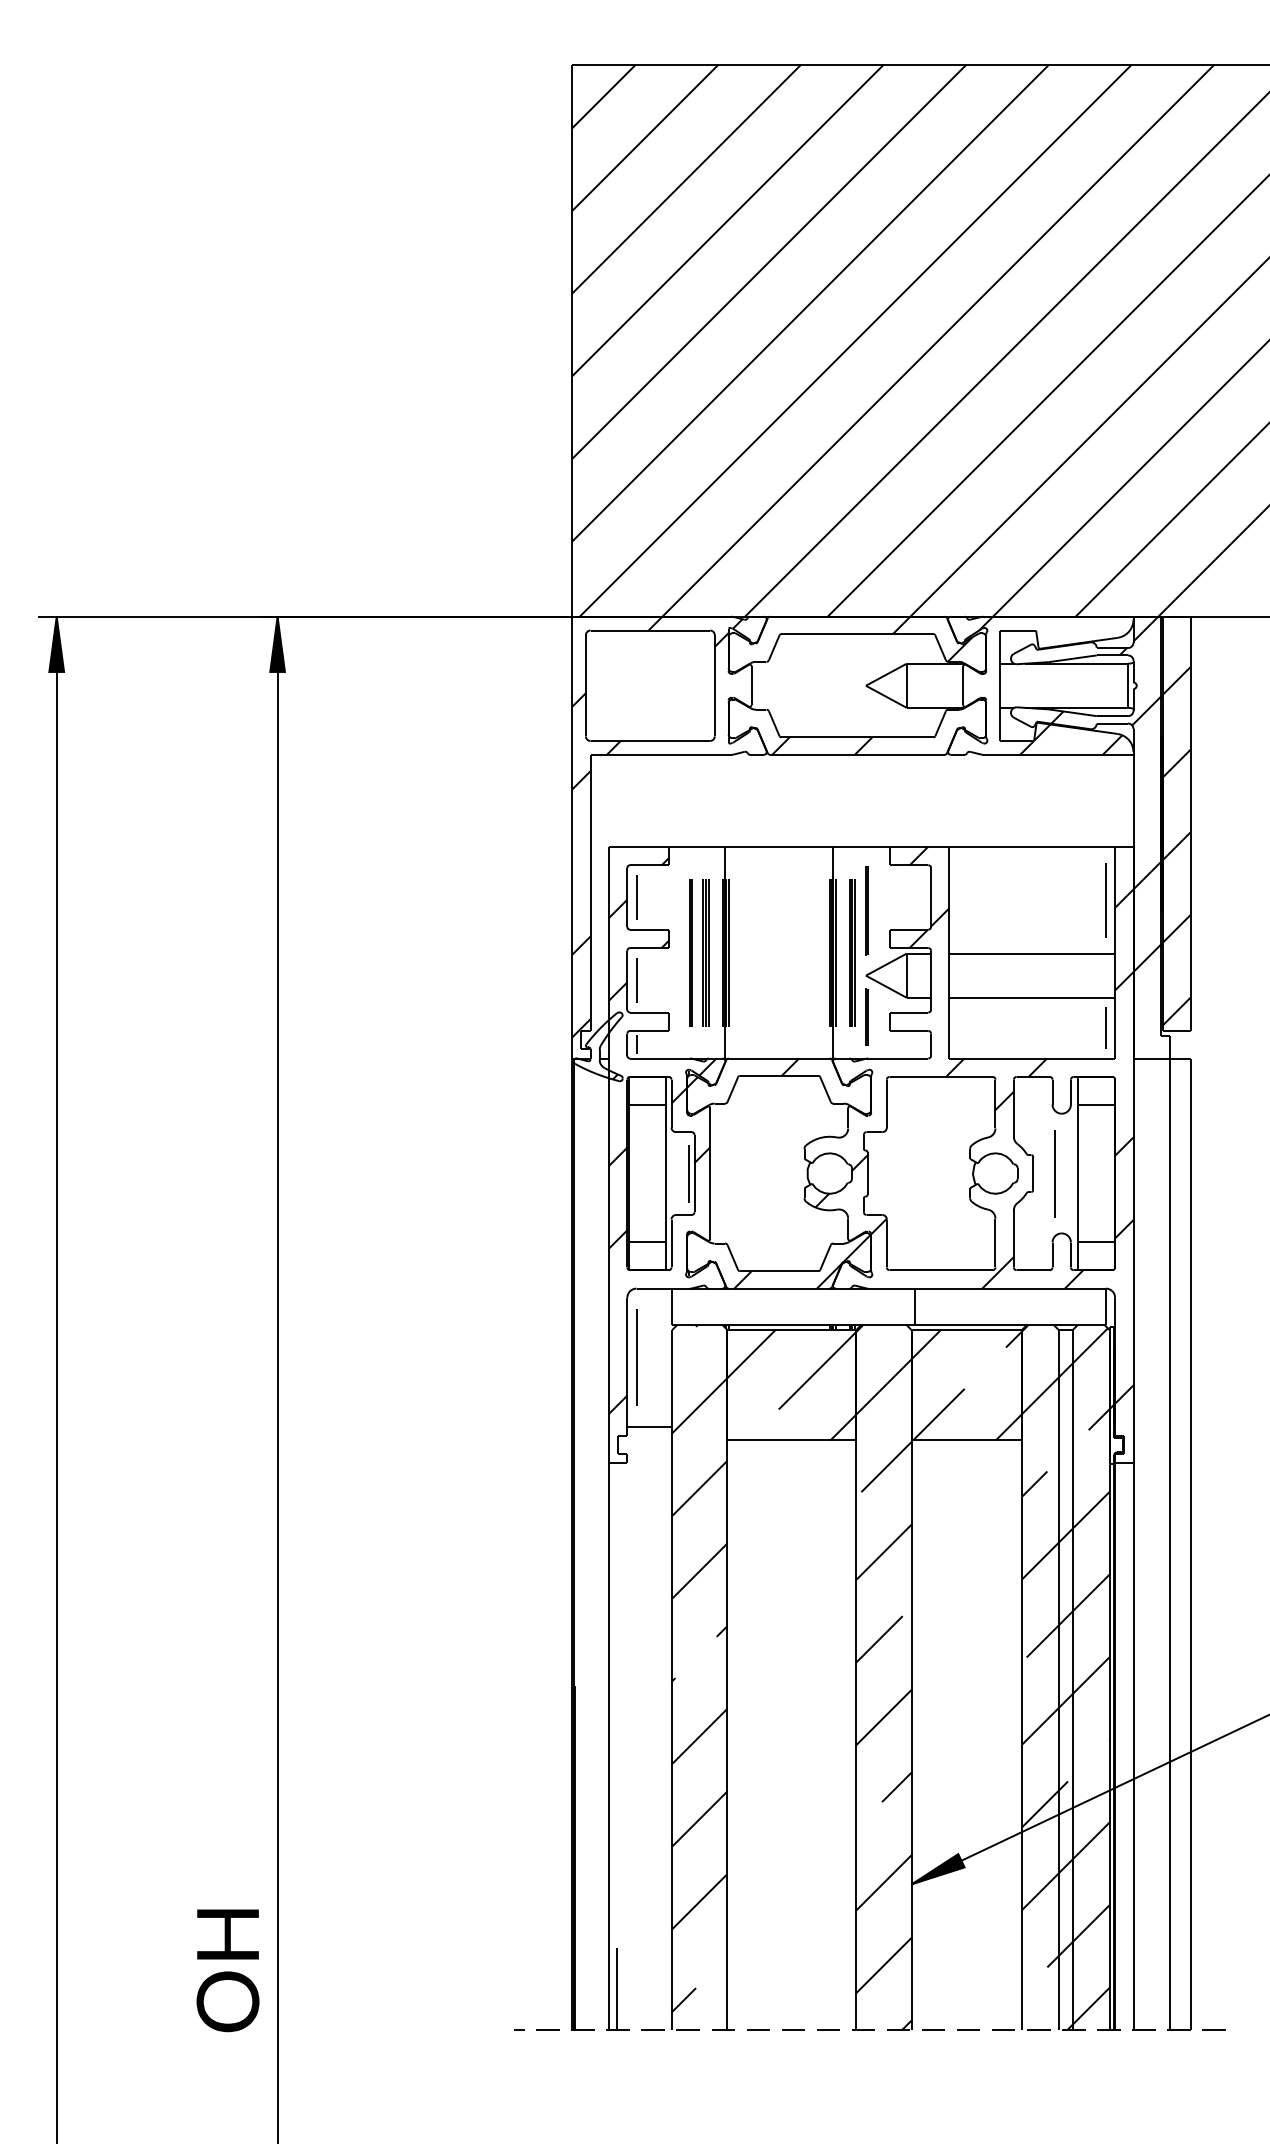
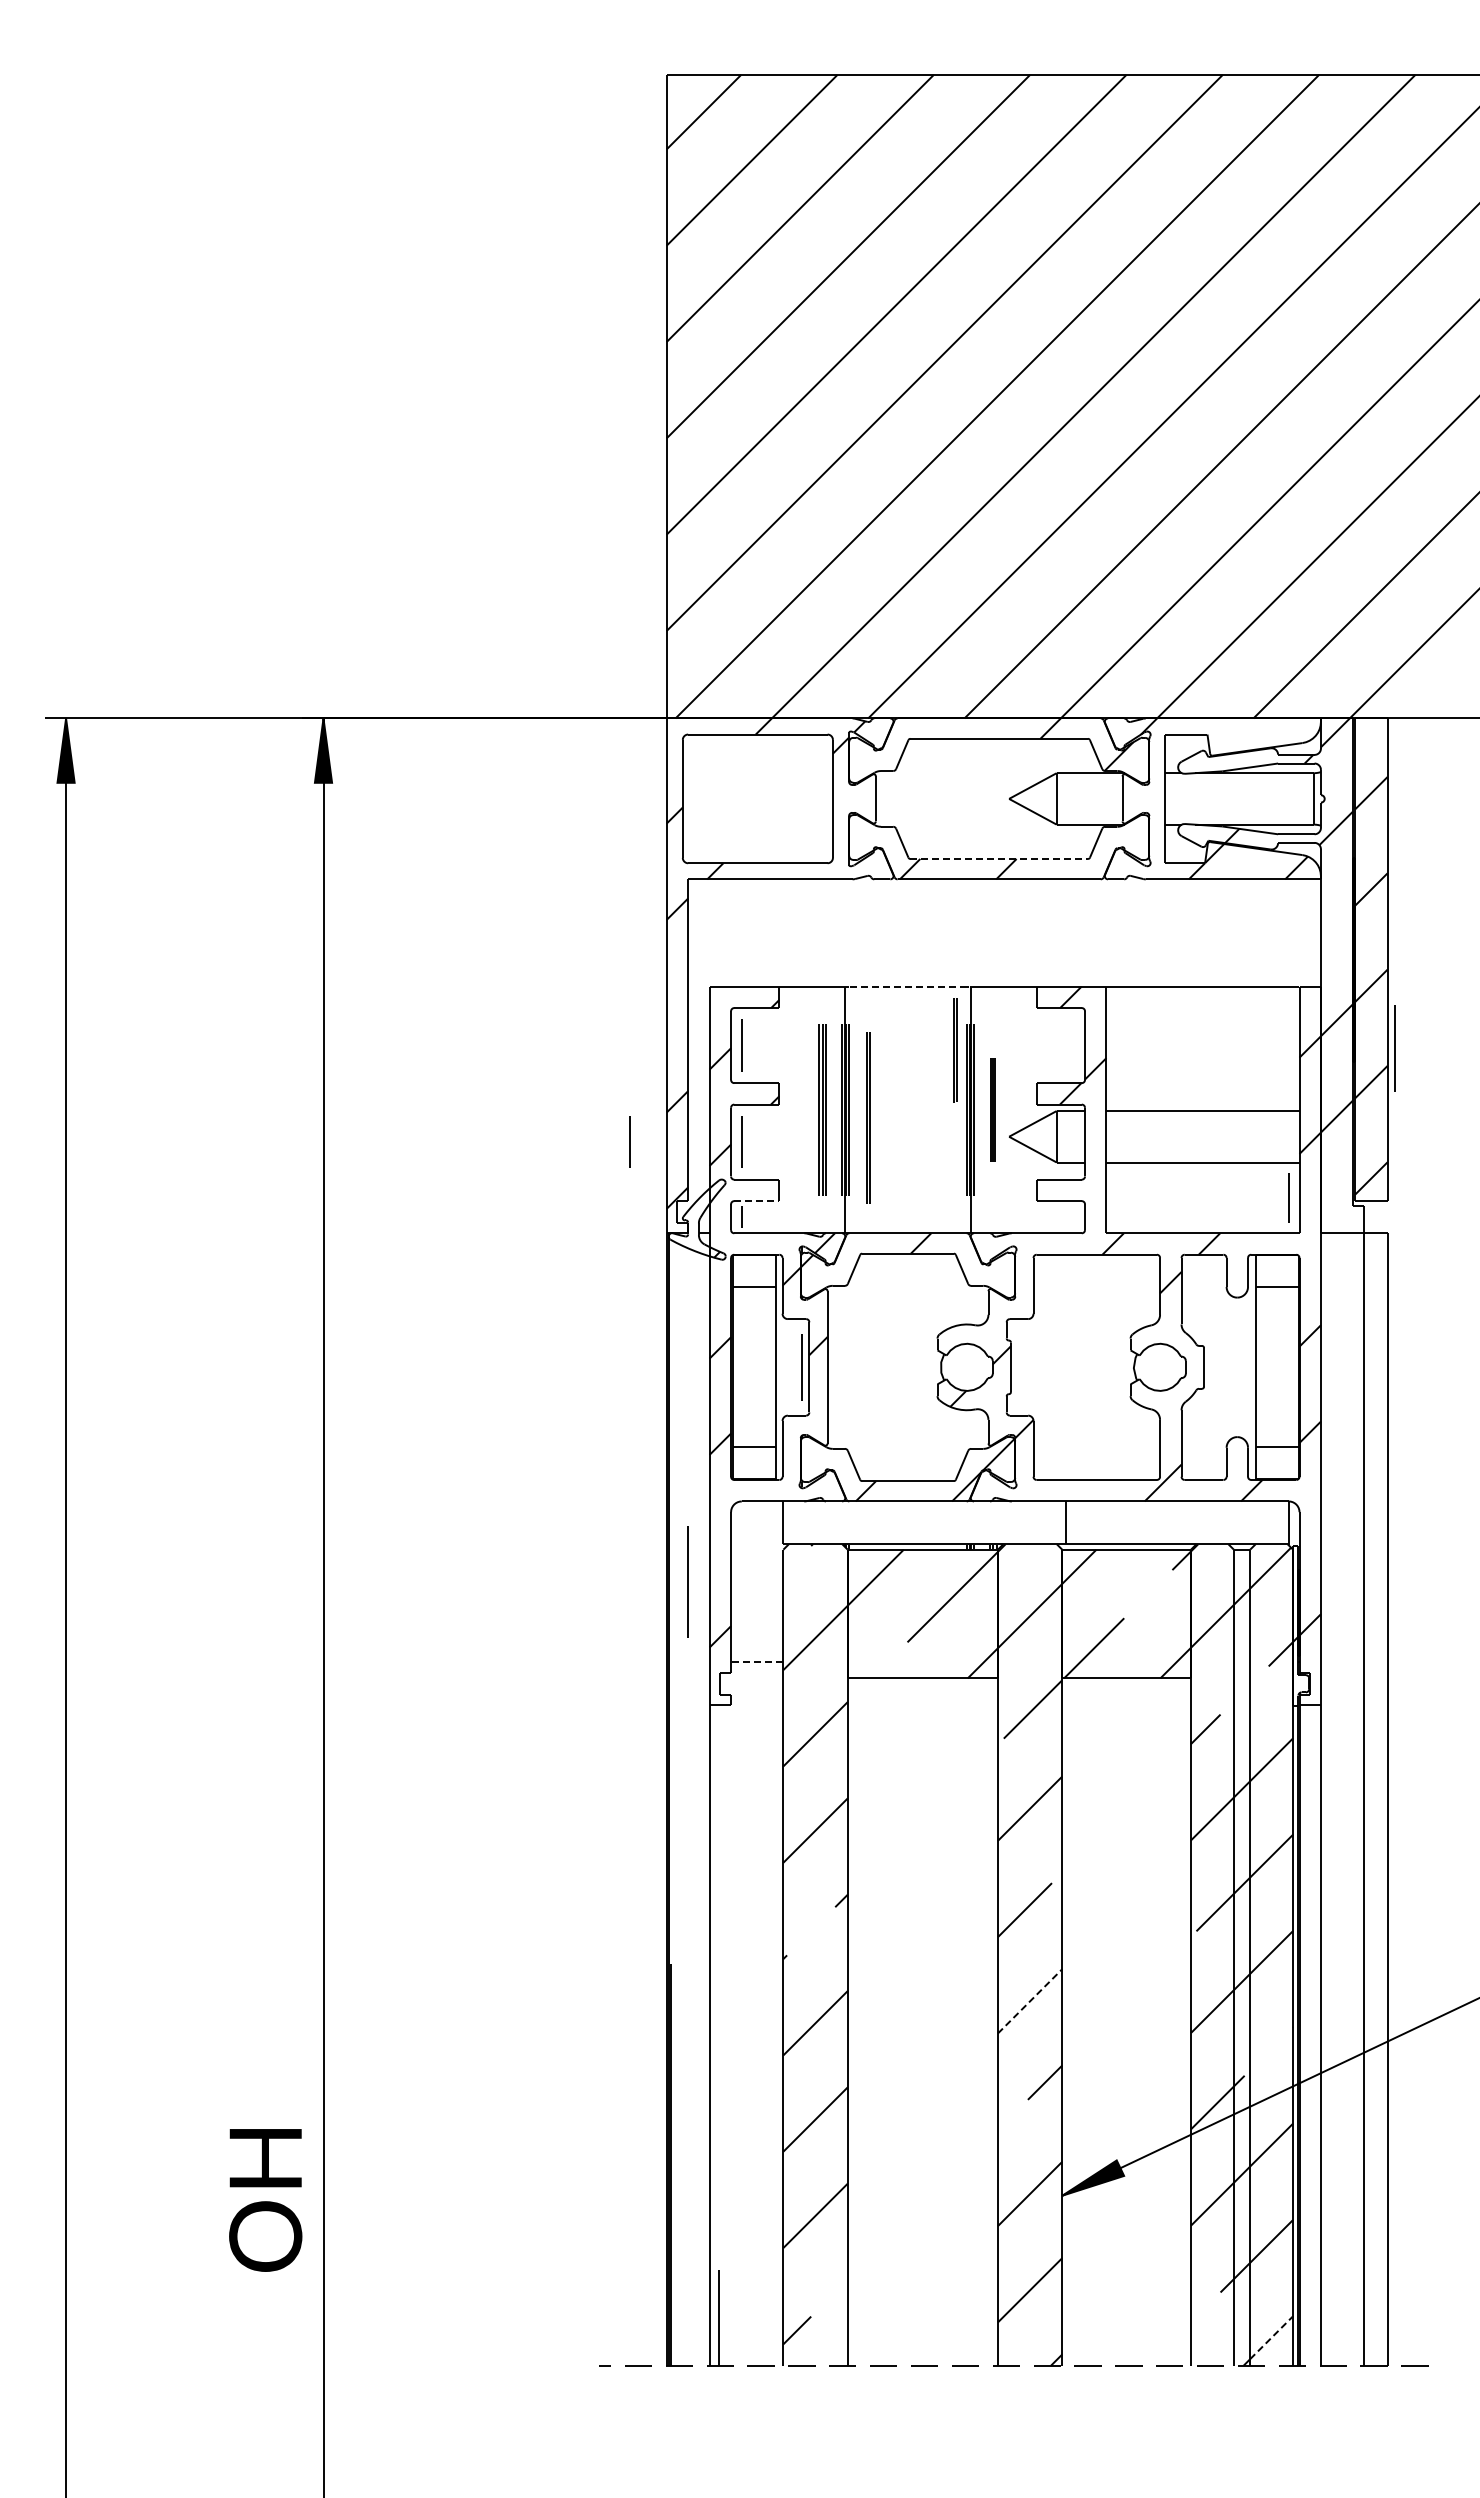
line: (857, 736) -> (999, 858), solid -> dashed
line: (779, 846) -> (908, 986), solid -> dashed
line: (1105, 899) -> (1394, 1048), moved
line: (866, 911) -> (954, 1050), moved
line: (690, 952) -> (867, 1117), moved
part: (852, 952) -> (993, 1109), size x0.6
line: (540, 979) -> (629, 1141), added
line: (866, 1016) -> (1009, 1184), removed
line: (649, 1031) -> (756, 1201), solid -> dashed
line: (1054, 1173) -> (1228, 1367), removed
line: (636, 1357) -> (687, 1581), moved
line: (649, 1426) -> (756, 1662), solid -> dashed
line: (884, 1717) -> (1030, 2001), solid -> dashed
text: (227, 1970) -> (265, 2200), moved
line: (1091, 2006) -> (1271, 2337), solid -> dashed

